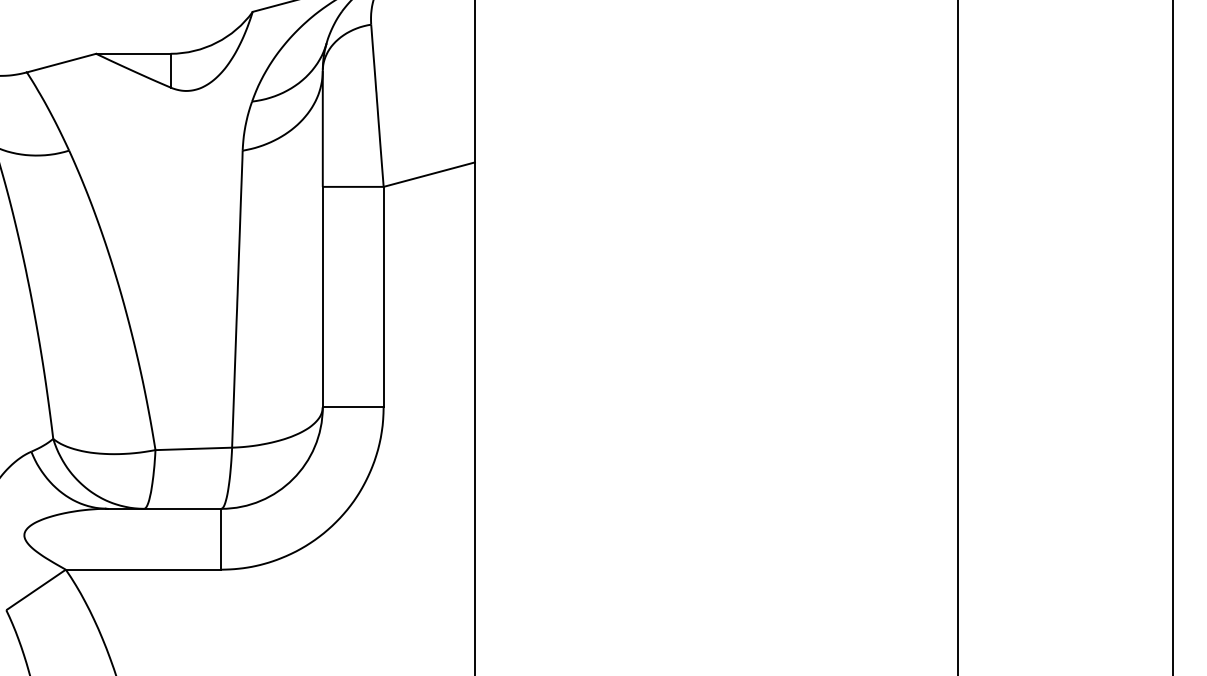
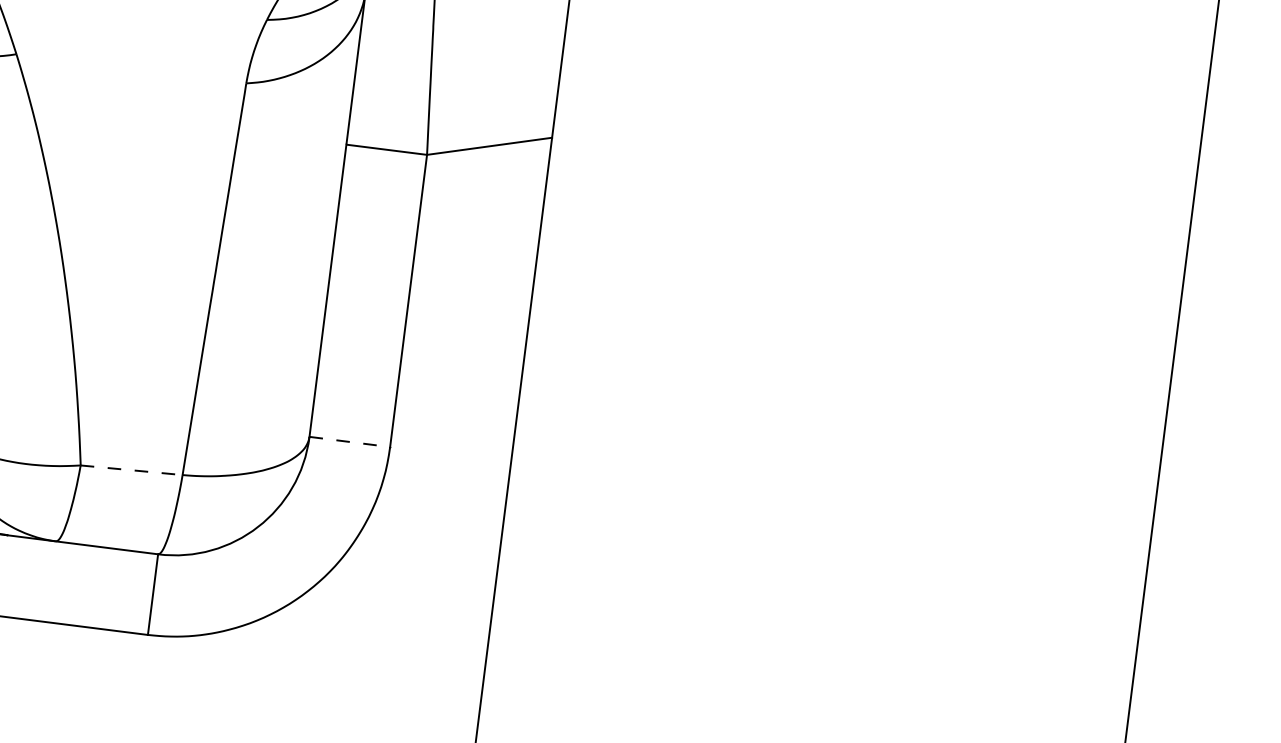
line: (353, 407) -> (350, 442), solid -> dashed
line: (194, 448) -> (132, 469), solid -> dashed

